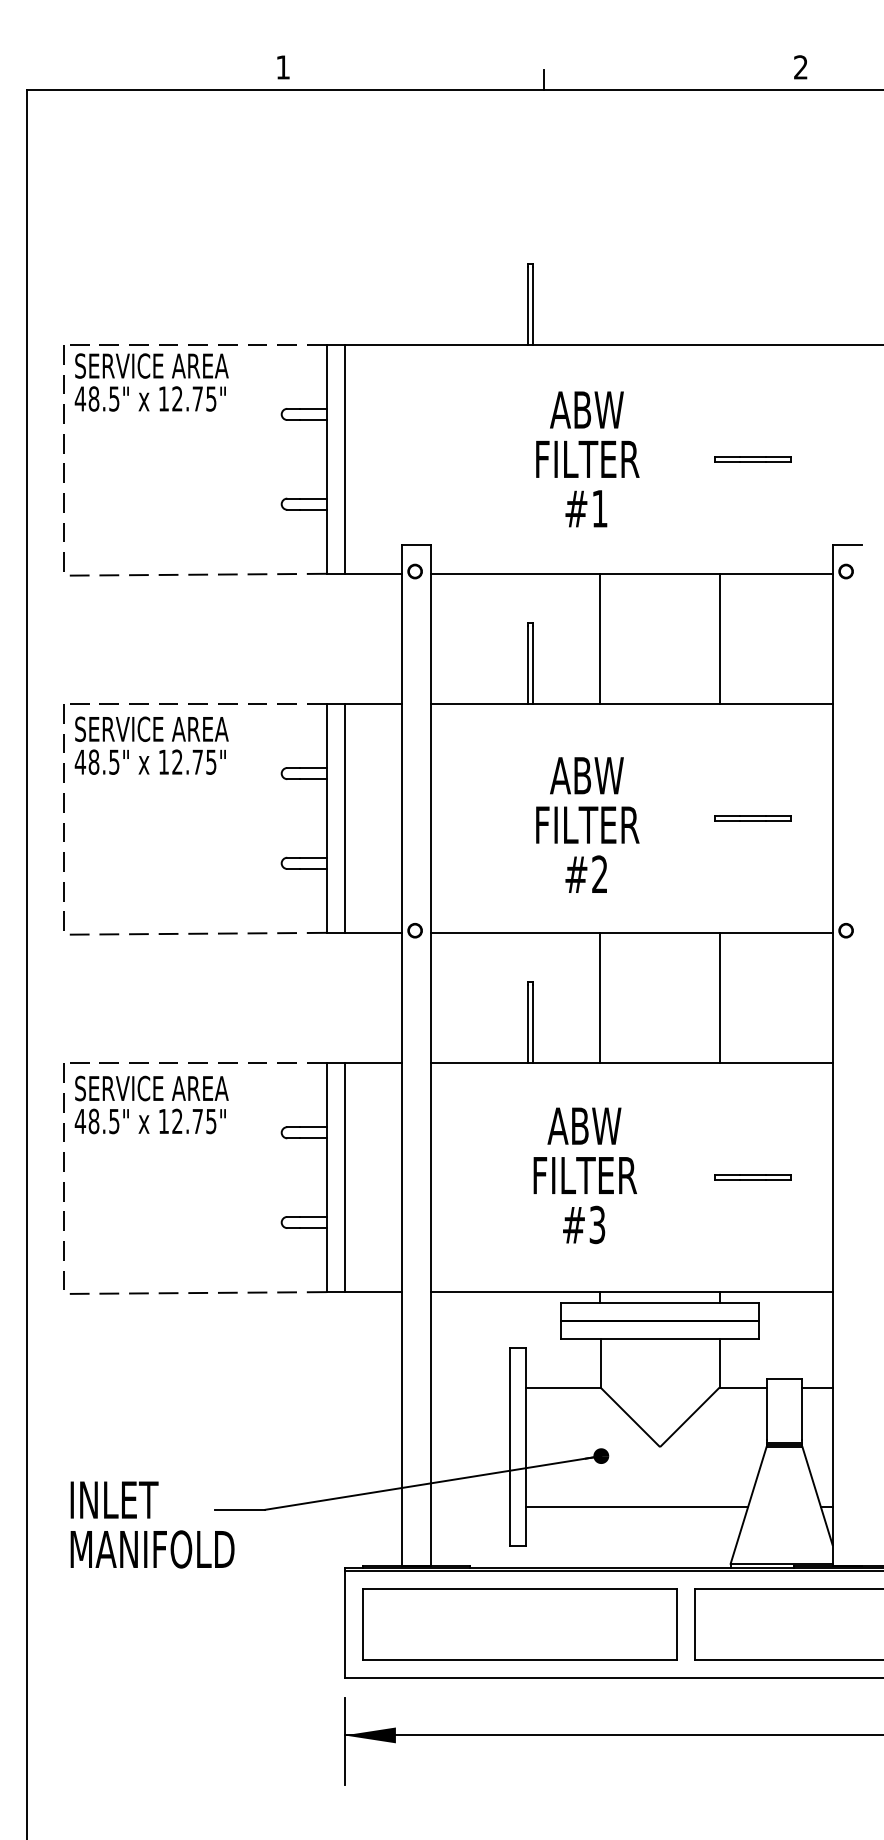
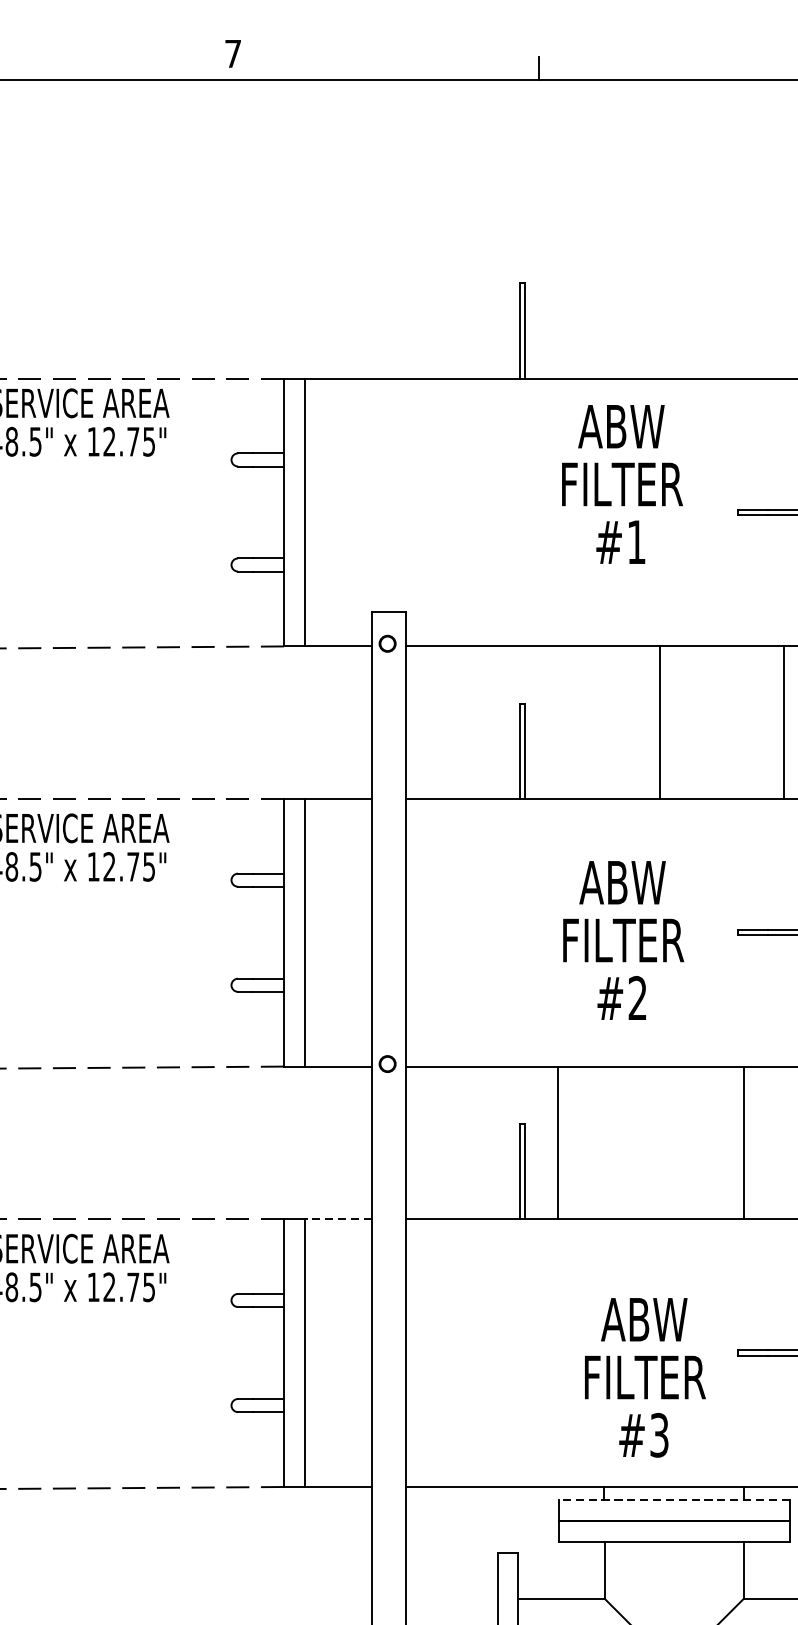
text: (282, 67) -> (232, 53), 1 -> 7
text: (587, 459) -> (622, 484), moved
line: (600, 638) -> (660, 722), moved
line: (720, 638) -> (784, 722), moved
text: (587, 824) -> (623, 939), moved
line: (600, 997) -> (558, 1142), moved
line: (373, 1063) -> (338, 1219), solid -> dashed
text: (585, 1175) -> (645, 1377), moved
line: (660, 1303) -> (674, 1500), solid -> dashed

